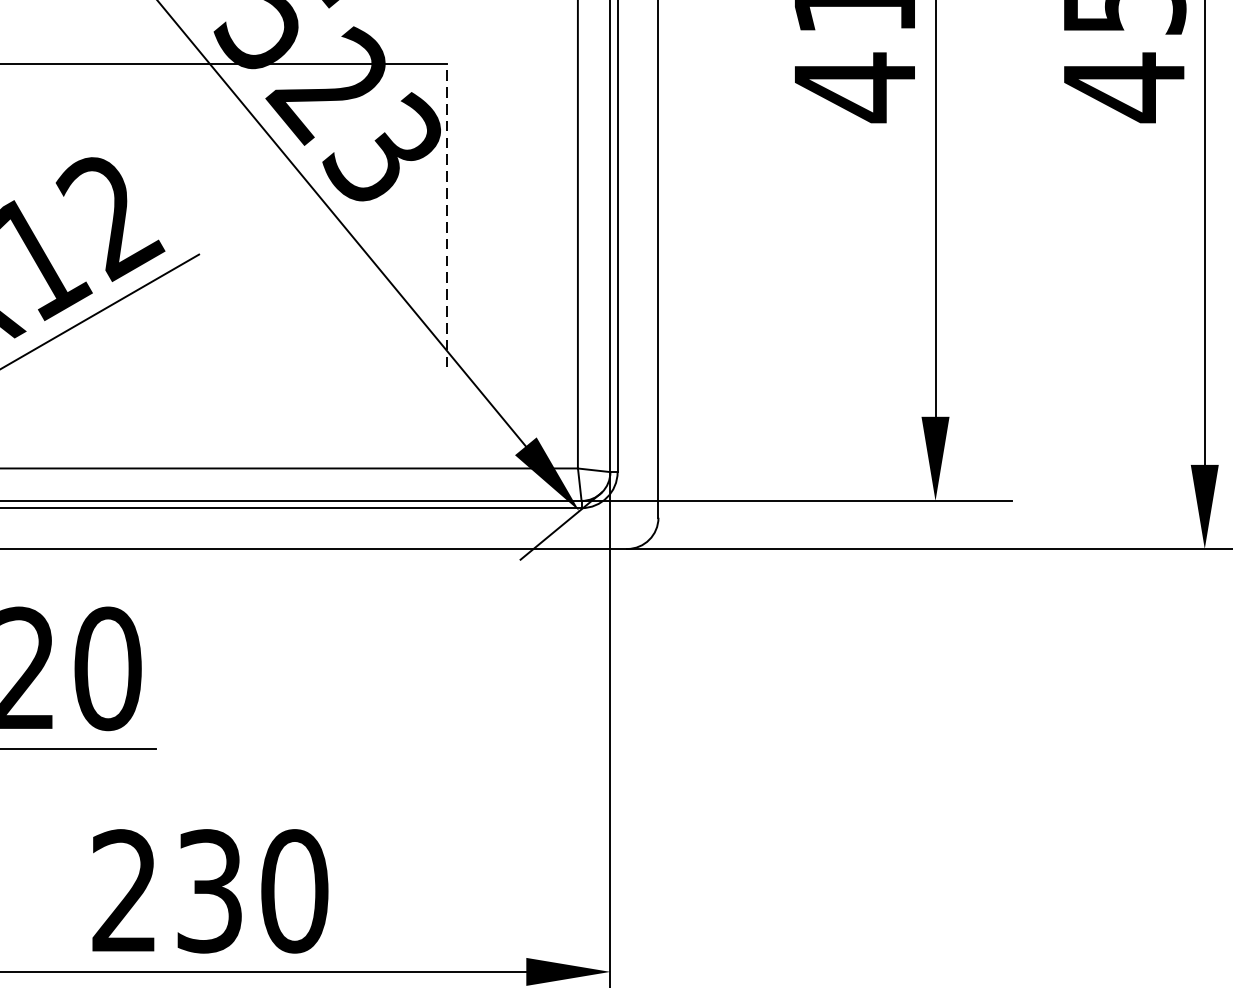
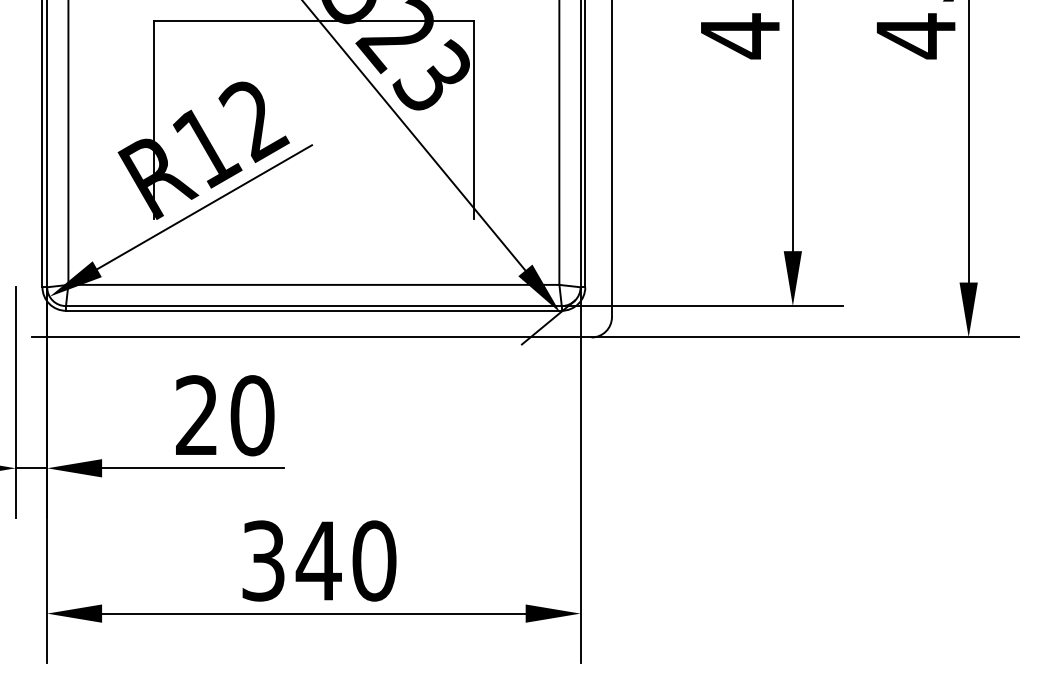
line: (446, 215) -> (473, 119), dashed -> solid
text: (167, 890) -> (291, 560), 230 -> 340

